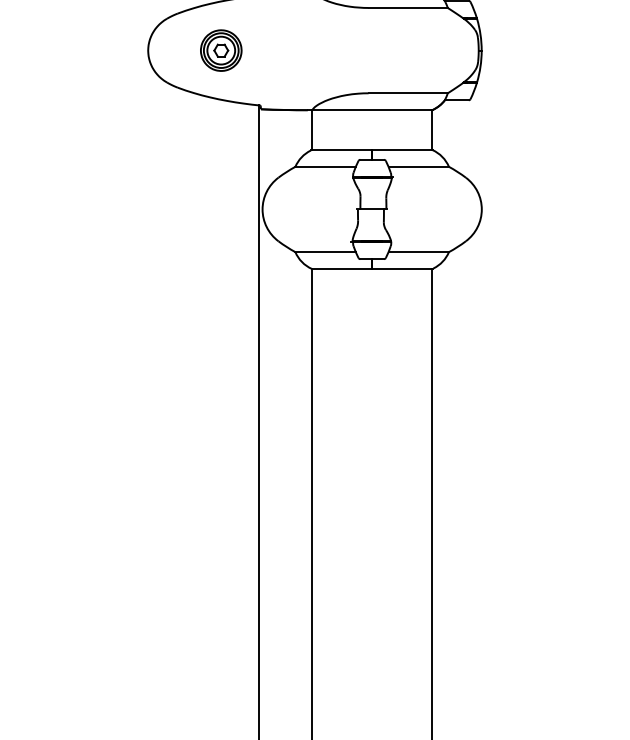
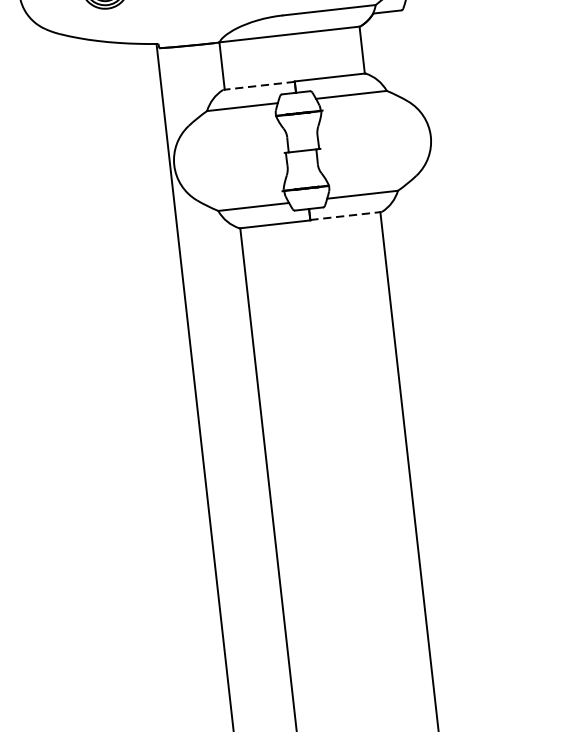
line: (341, 150) -> (258, 85), solid -> dashed
line: (403, 268) -> (346, 215), solid -> dashed

